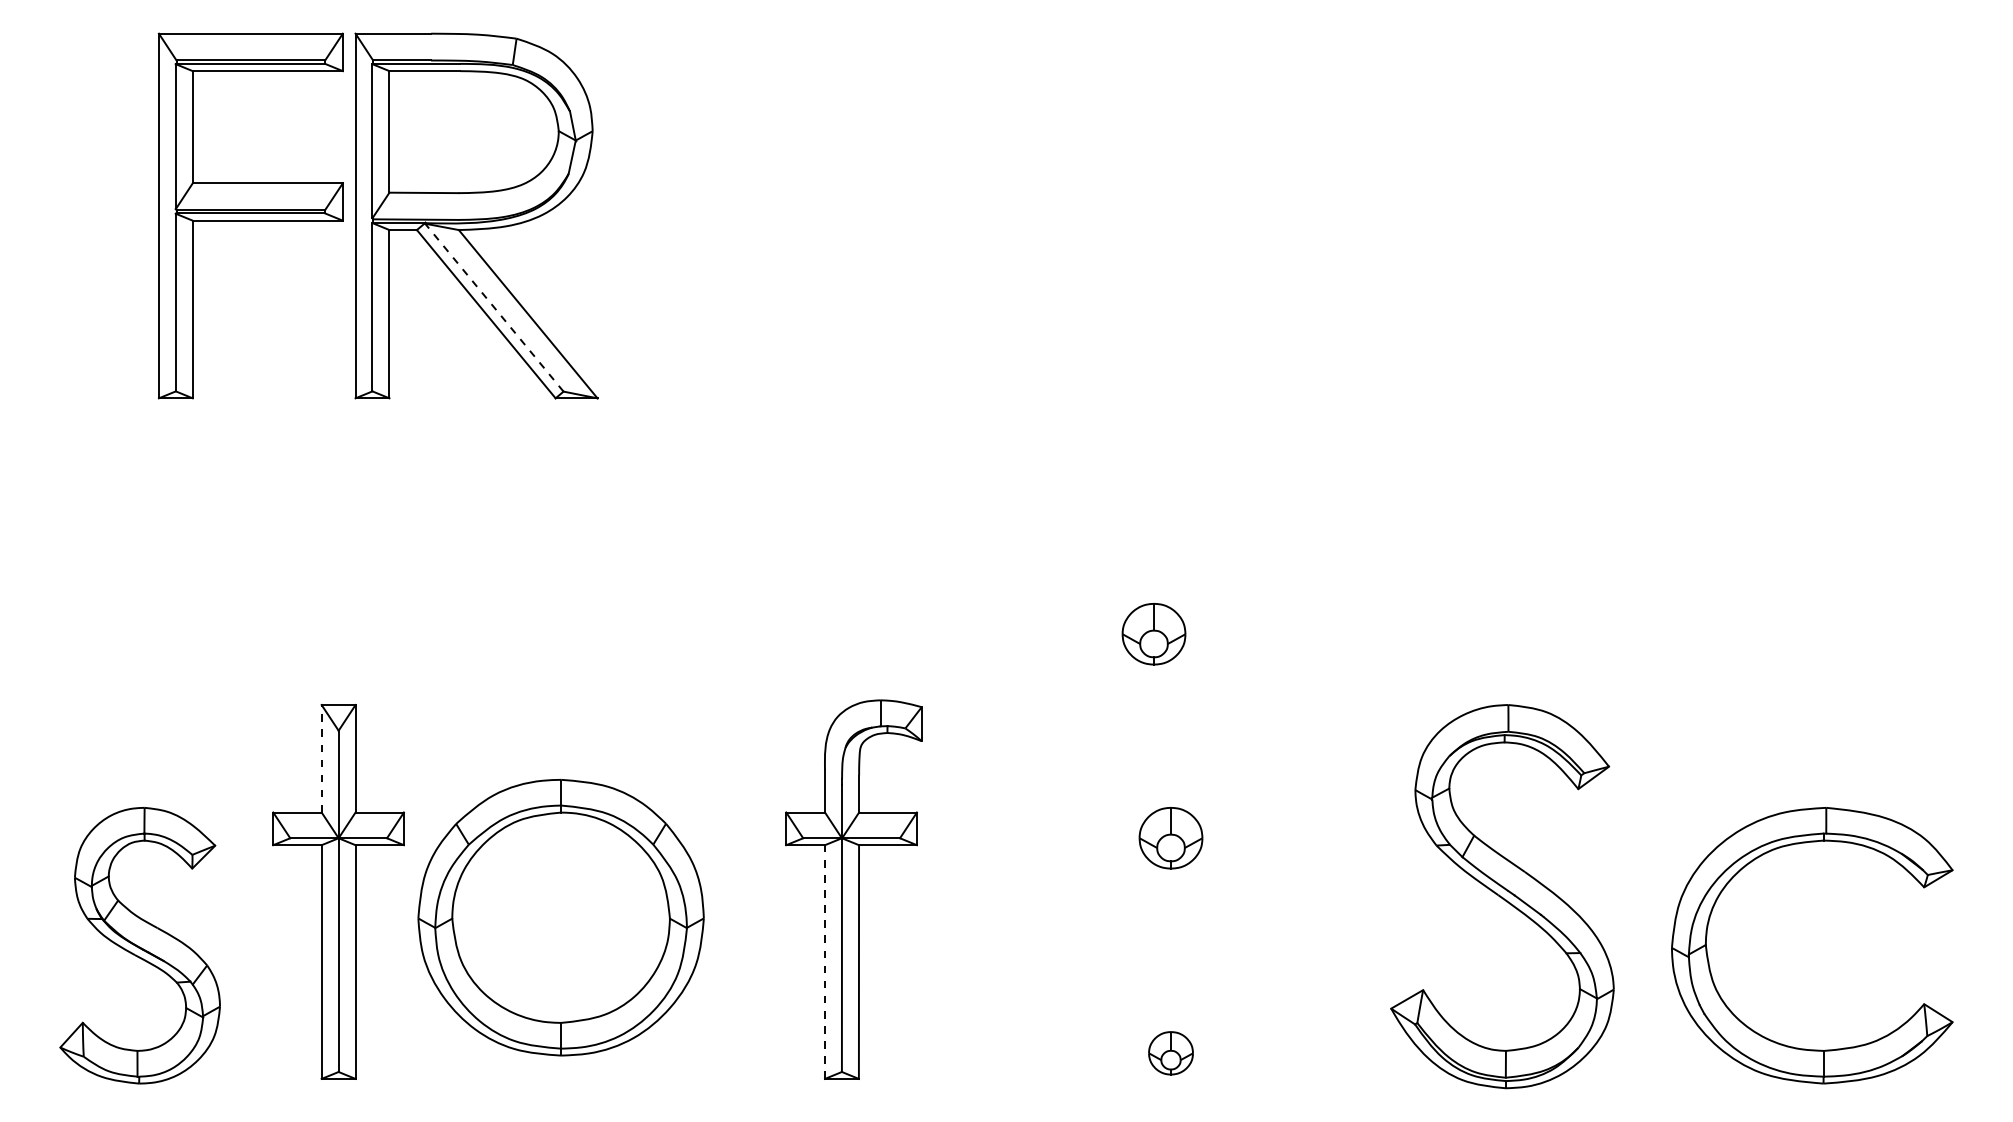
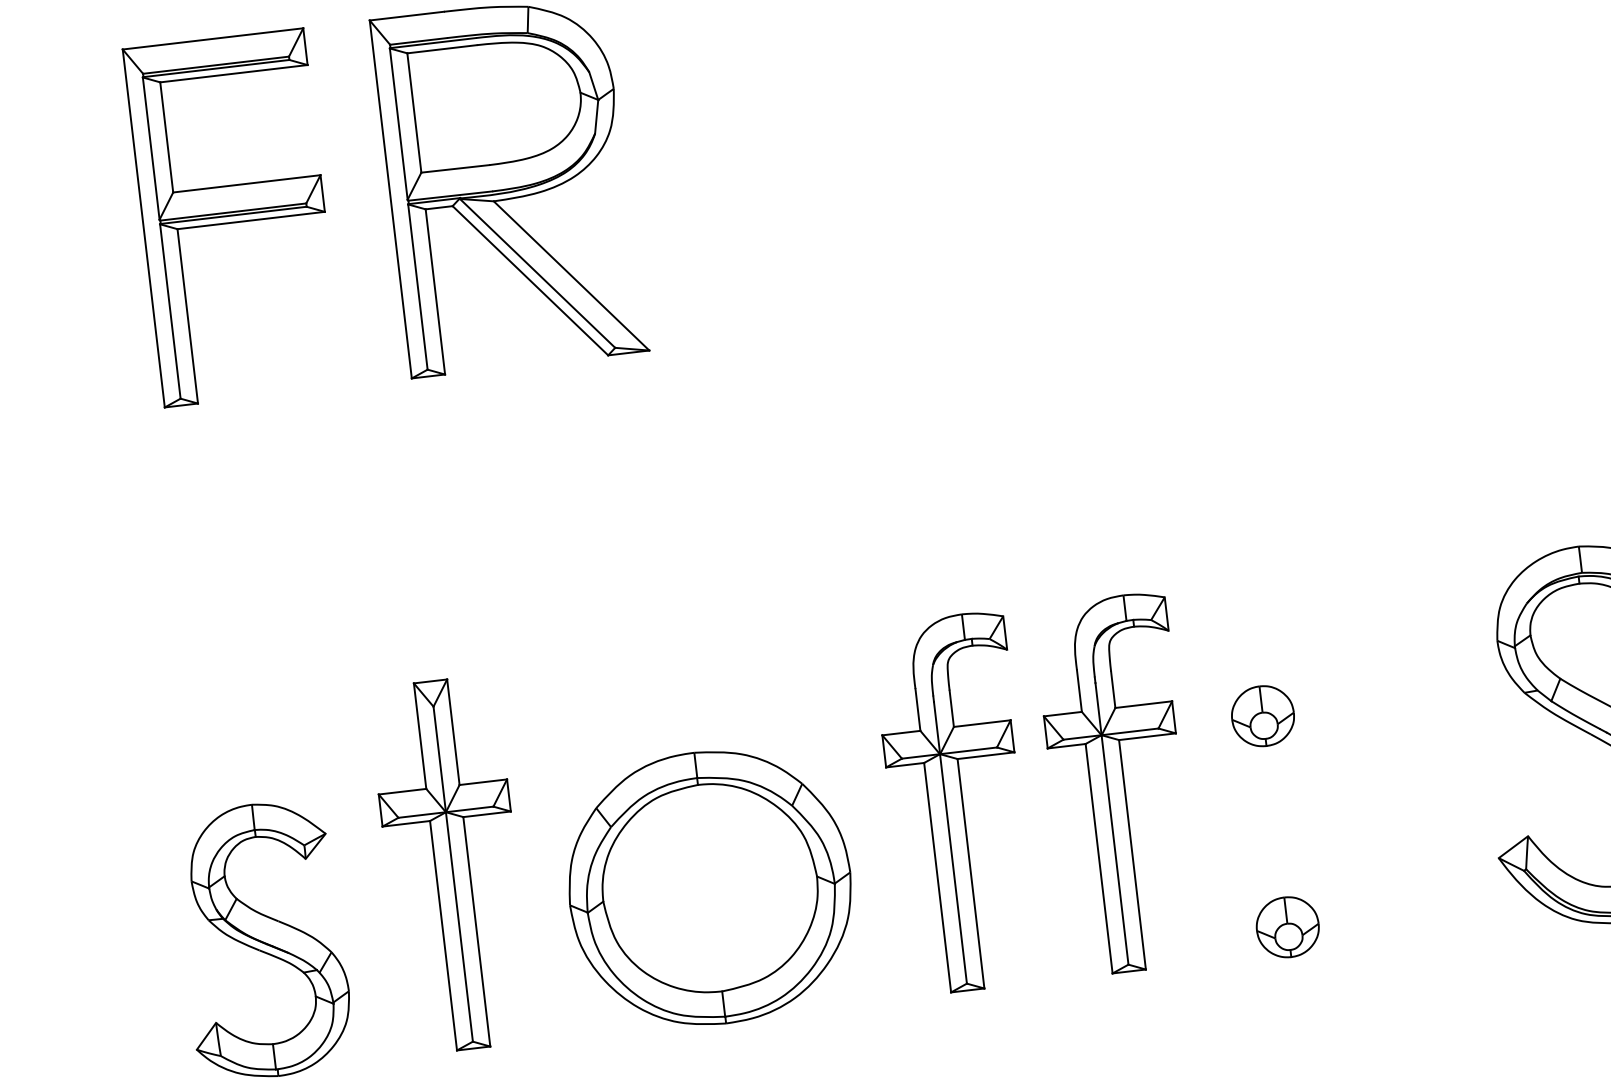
part: (250, 215) -> (233, 217), moved
line: (494, 307) -> (537, 273), dashed -> solid
part: (1153, 634) -> (1222, 518), removed
line: (321, 758) -> (419, 735), dashed -> solid
part: (1017, 889) -> (1118, 784), added
part: (560, 917) -> (709, 888), moved
line: (825, 962) -> (938, 878), dashed -> solid
part: (1170, 1053) -> (1287, 927), size x1.43

